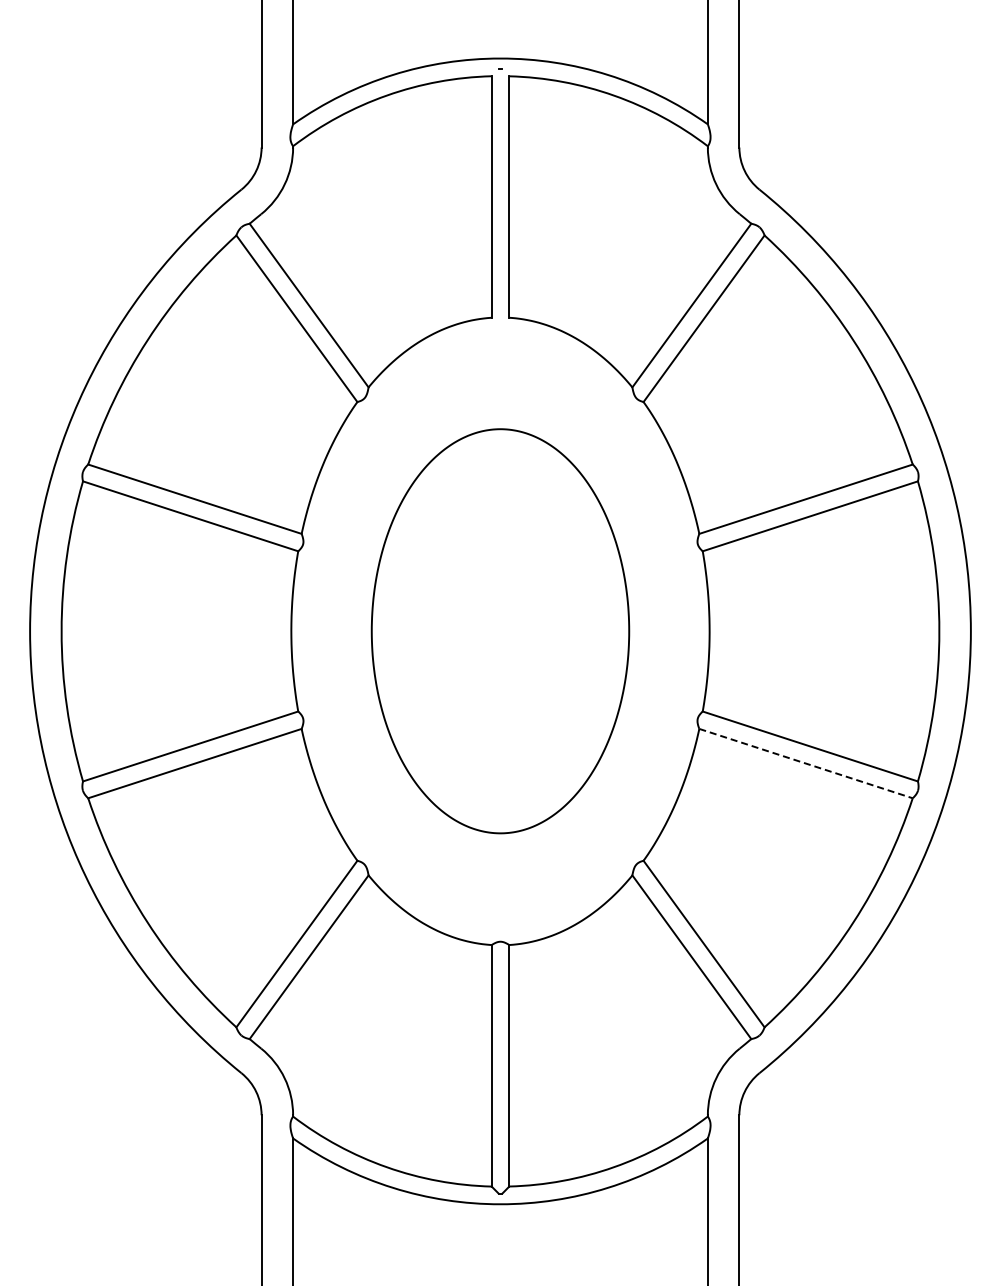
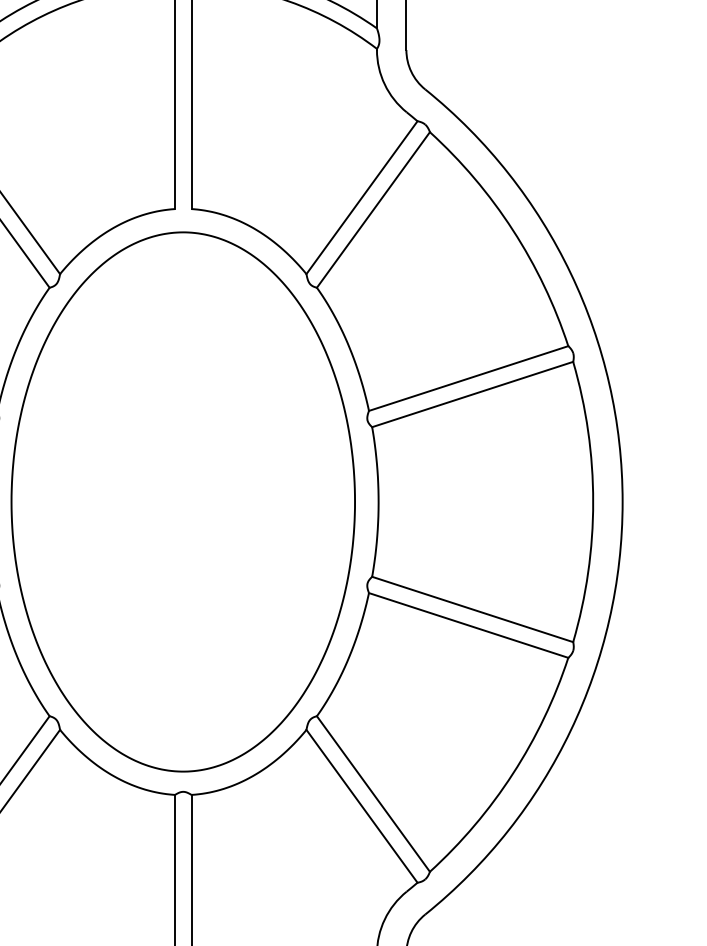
part: (500, 630) -> (183, 501), size x1.43
line: (806, 763) -> (469, 625), dashed -> solid

